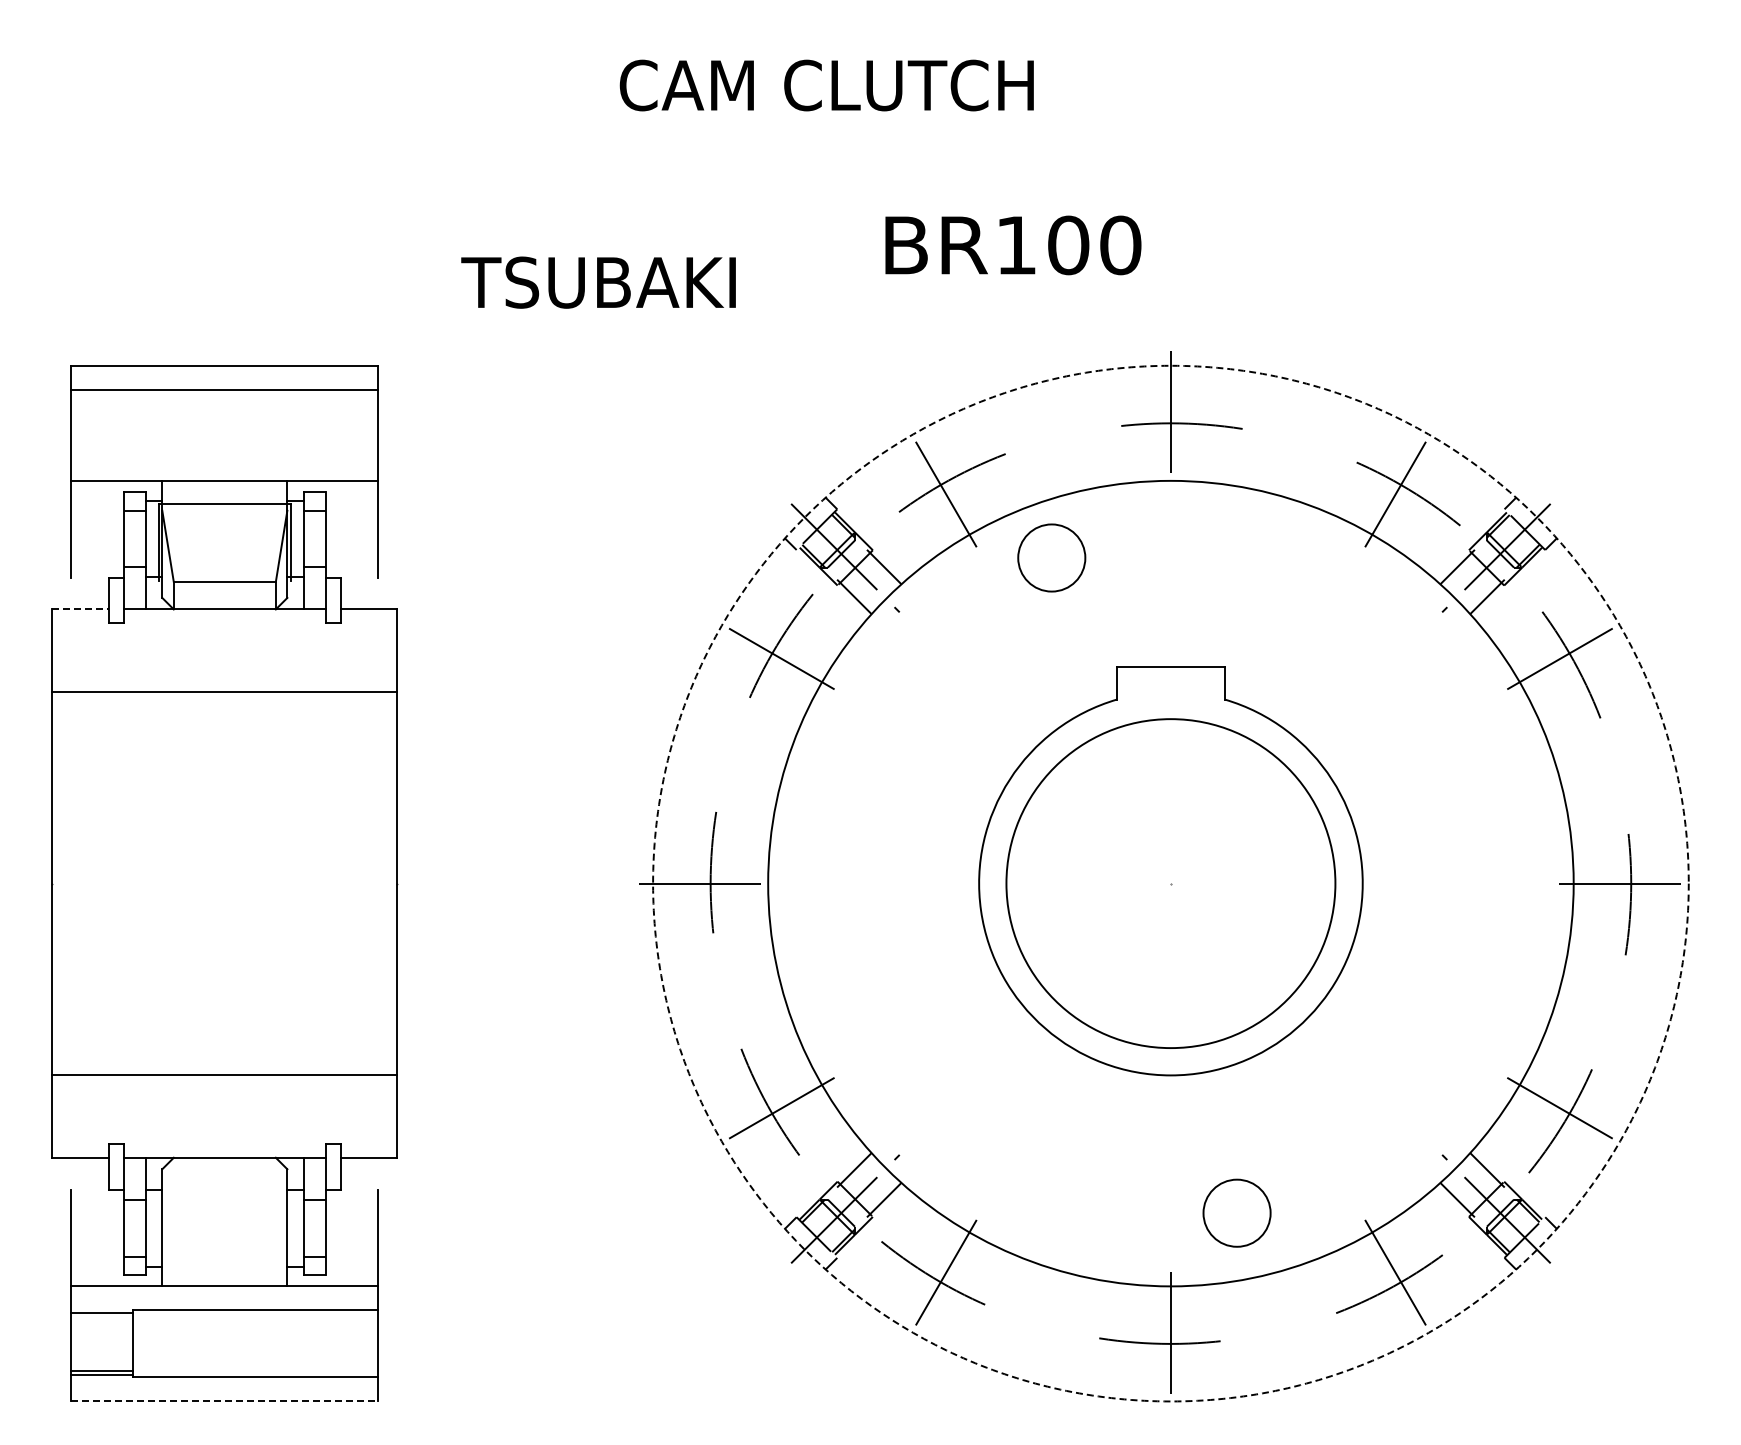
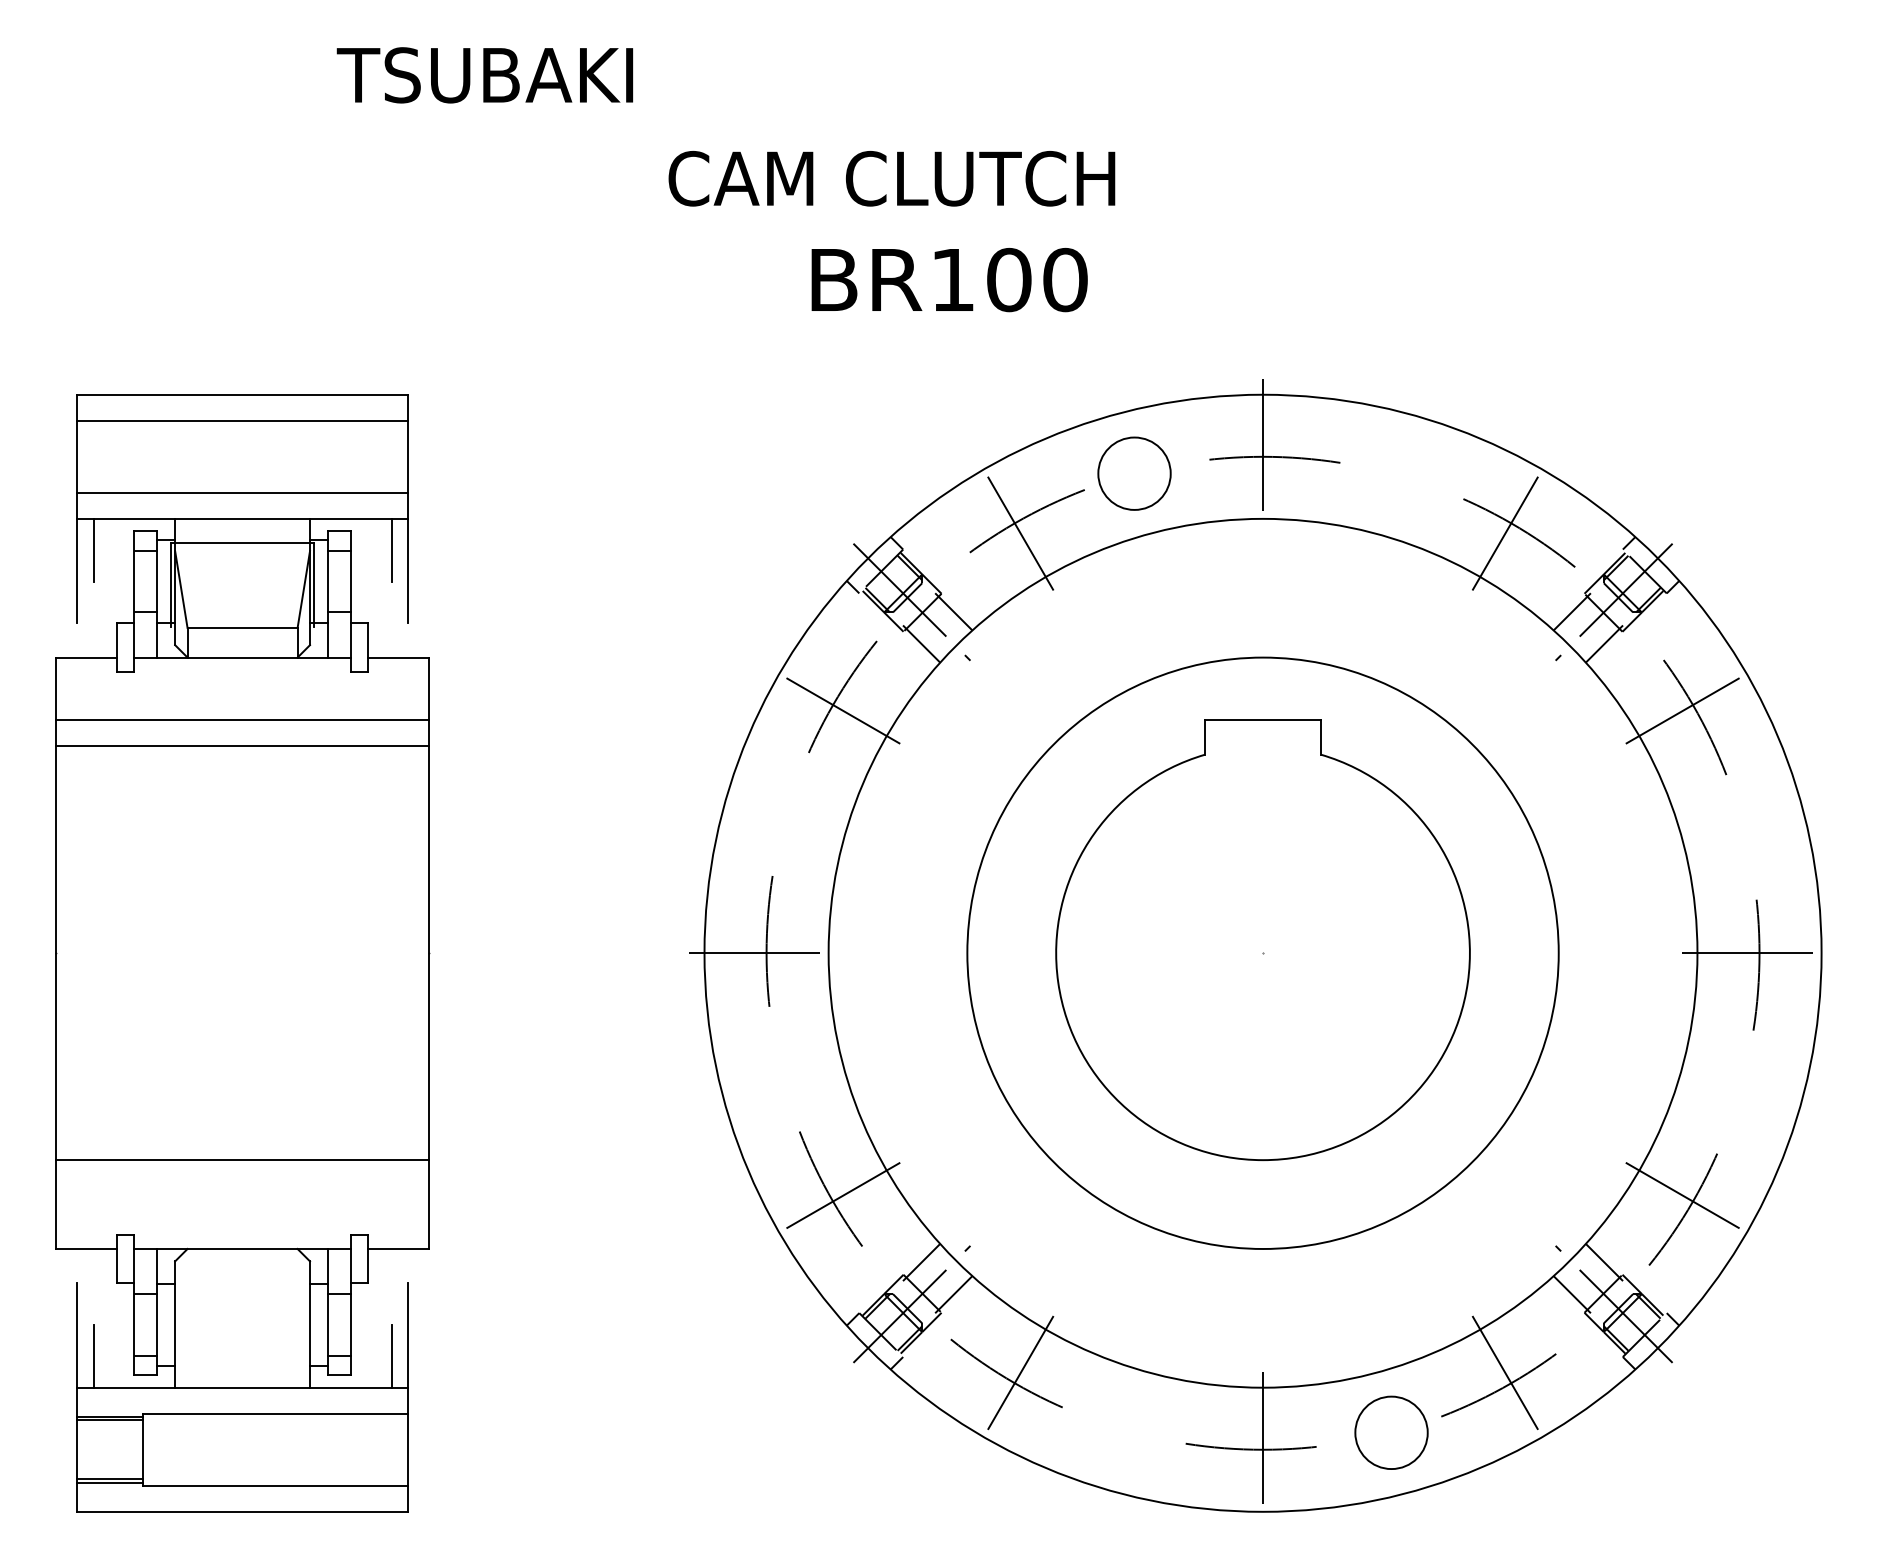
text: (826, 85) -> (891, 178), moved
text: (1013, 245) -> (949, 280), moved
text: (598, 282) -> (484, 75), moved
line: (224, 456) -> (242, 492), added
line: (86, 509) -> (93, 549), added
line: (362, 509) -> (391, 549), added
circle: (1051, 557) -> (1134, 473), moved
line: (80, 609) -> (86, 657), dashed -> solid
line: (224, 667) -> (242, 720), added
circle: (1170, 883) -> (1262, 953), dashed -> solid
circle: (1170, 883) -> (1262, 953), size x1.67
circle: (1236, 1212) -> (1390, 1432), moved
line: (86, 1257) -> (93, 1356), added
line: (362, 1257) -> (391, 1356), added
line: (101, 1316) -> (109, 1420), added
line: (225, 1401) -> (243, 1511), dashed -> solid

